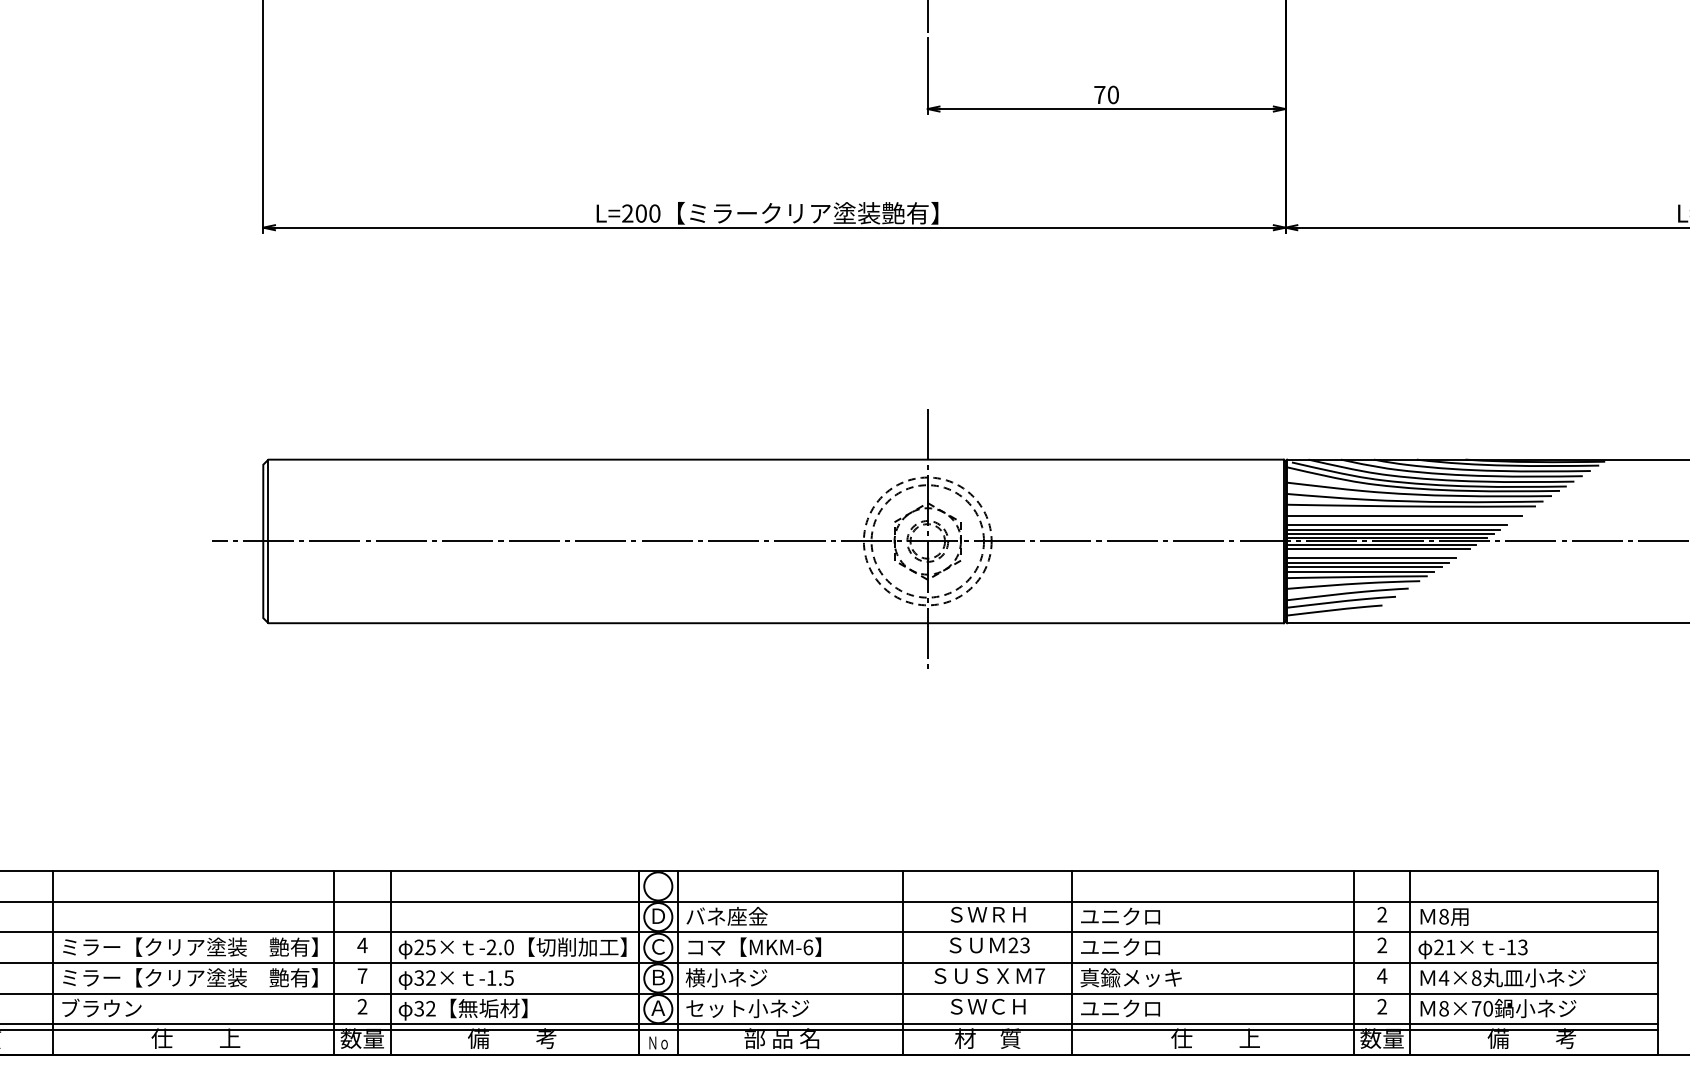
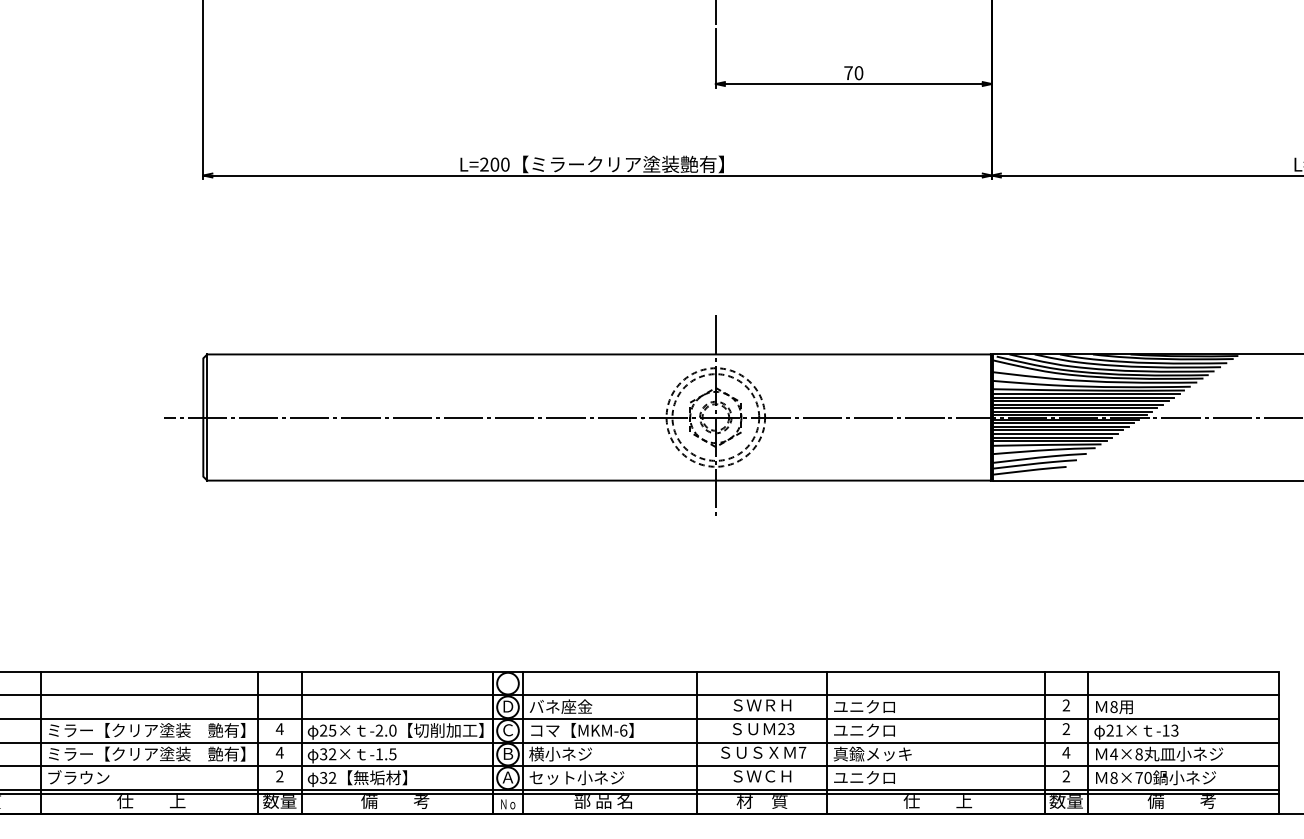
line: (1408, 510) -> (1086, 393), added
line: (1400, 520) -> (1080, 401), added
line: (1375, 553) -> (1061, 426), added
text: (362, 975) -> (279, 752), 7 -> 4

